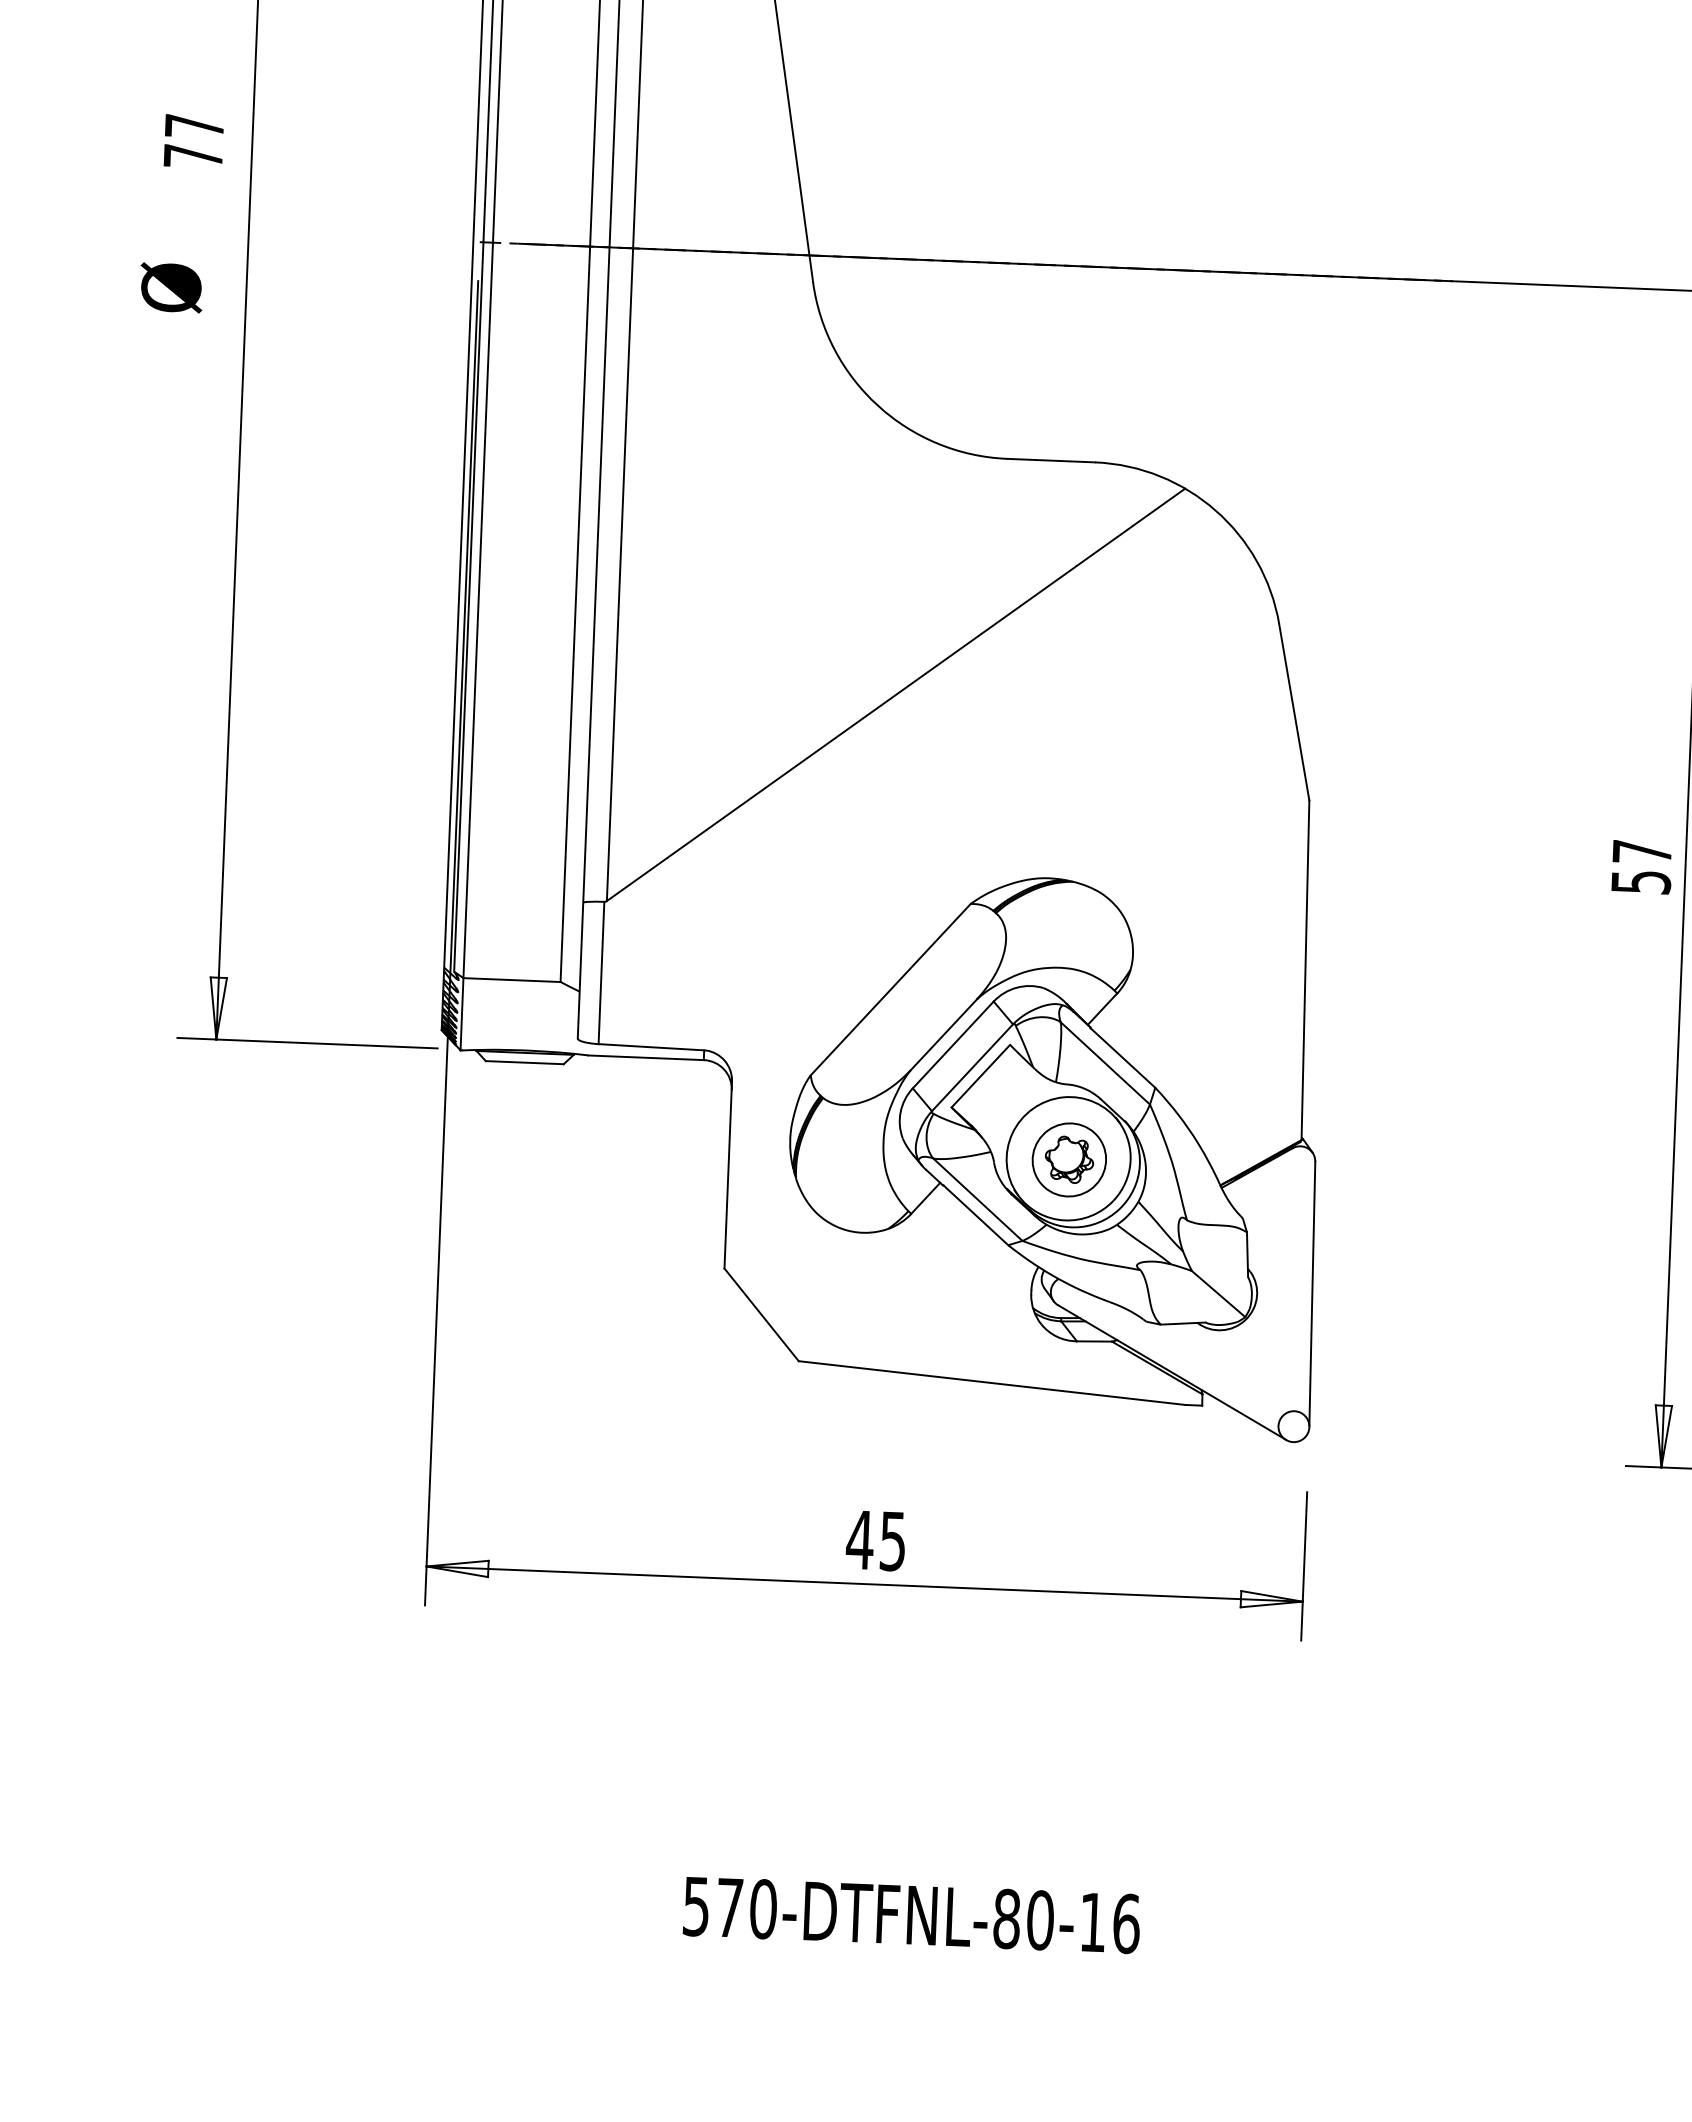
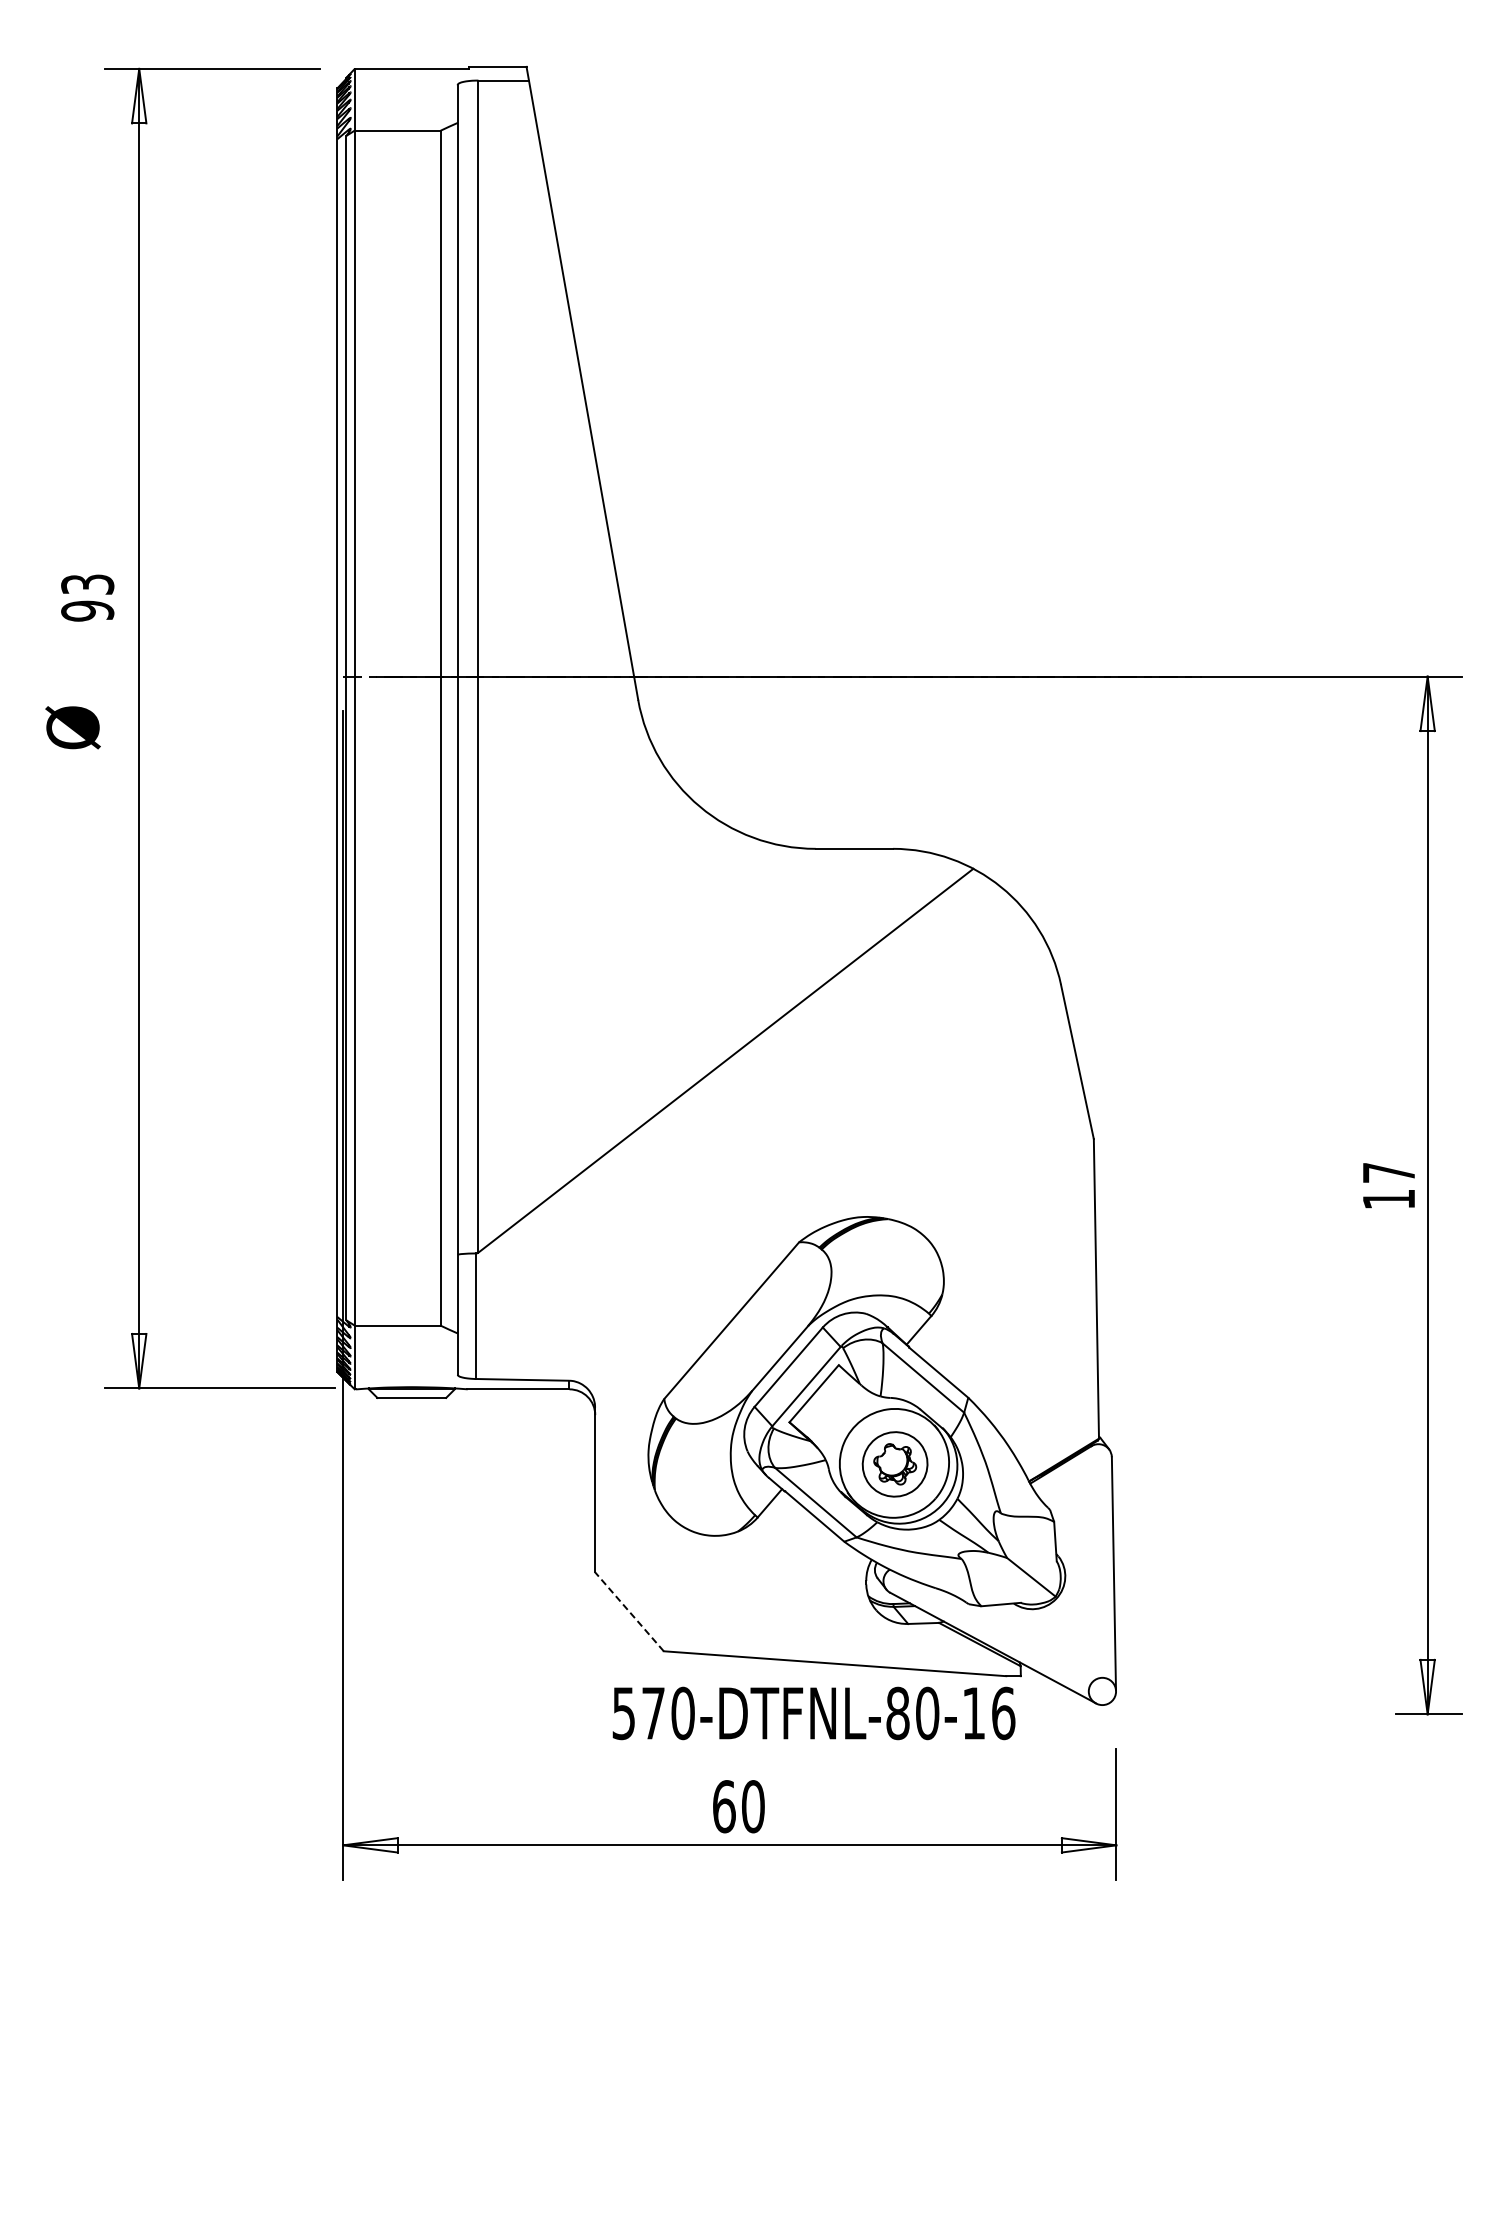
text: (193, 140) -> (87, 597), 77 -> 93
text: (1641, 882) -> (1389, 1199), 57 -> 17
line: (761, 1314) -> (629, 1611), solid -> dashed
text: (876, 1540) -> (738, 1806), 45 -> 60
text: (911, 1915) -> (813, 1713), moved

